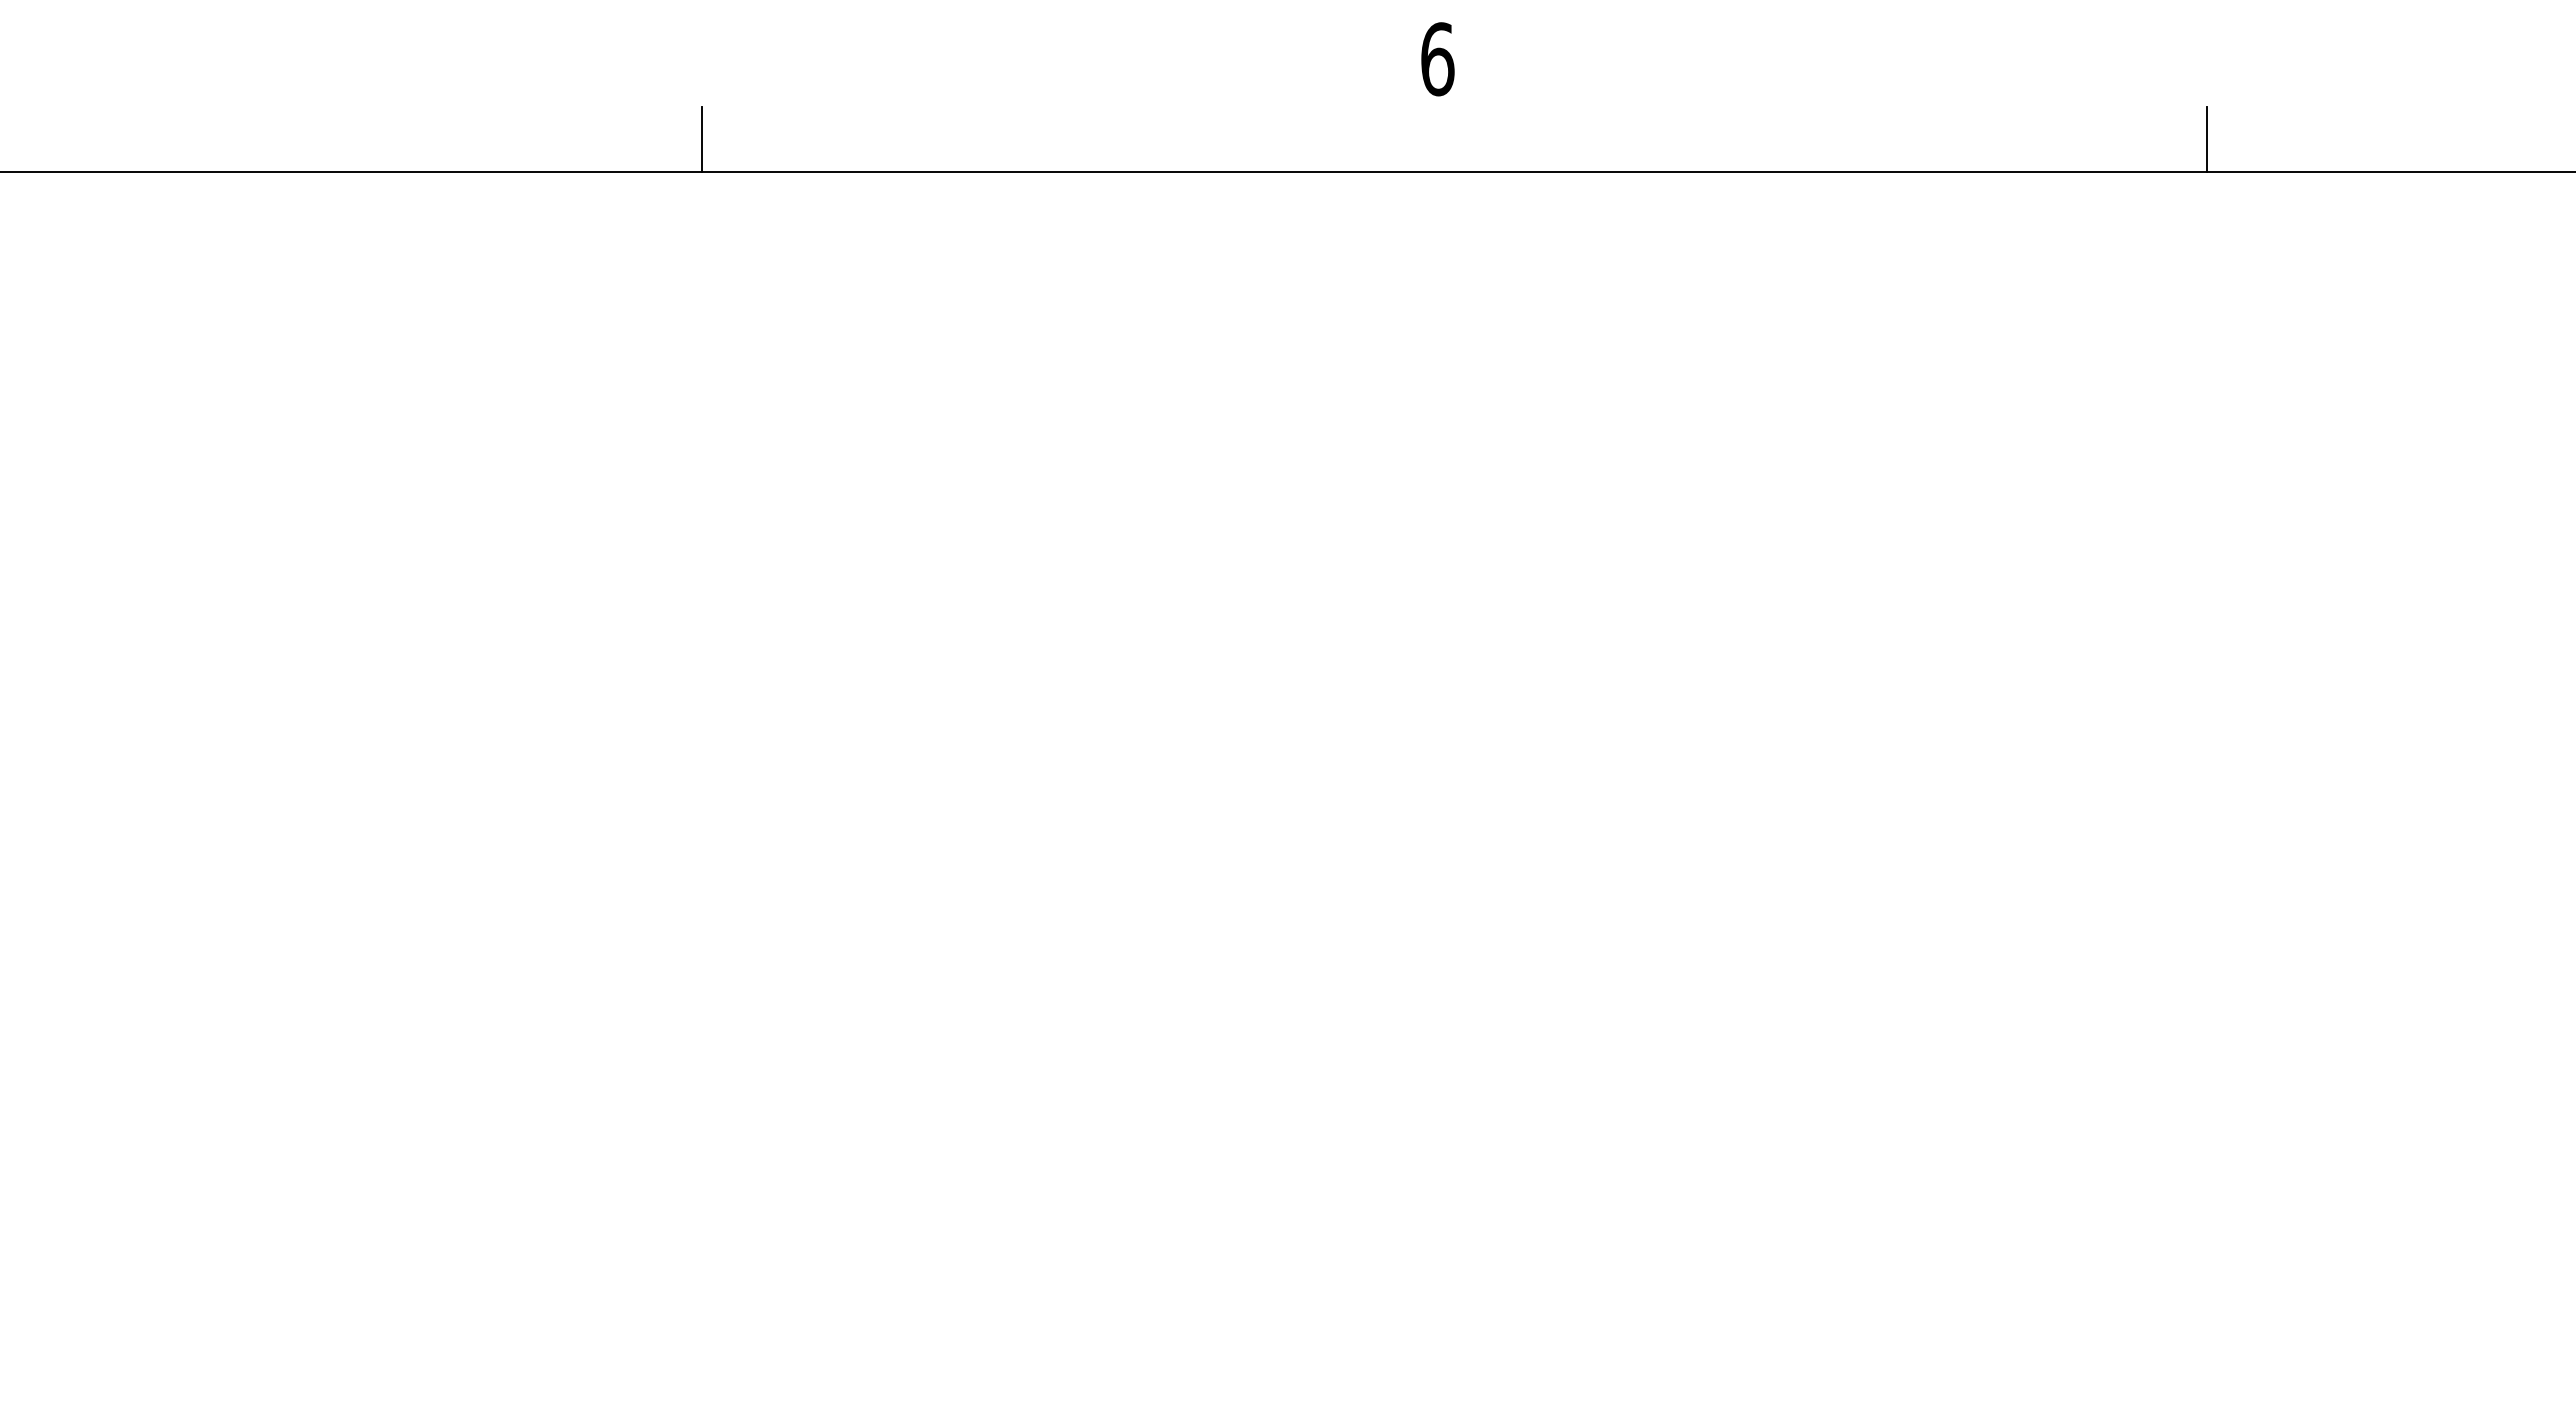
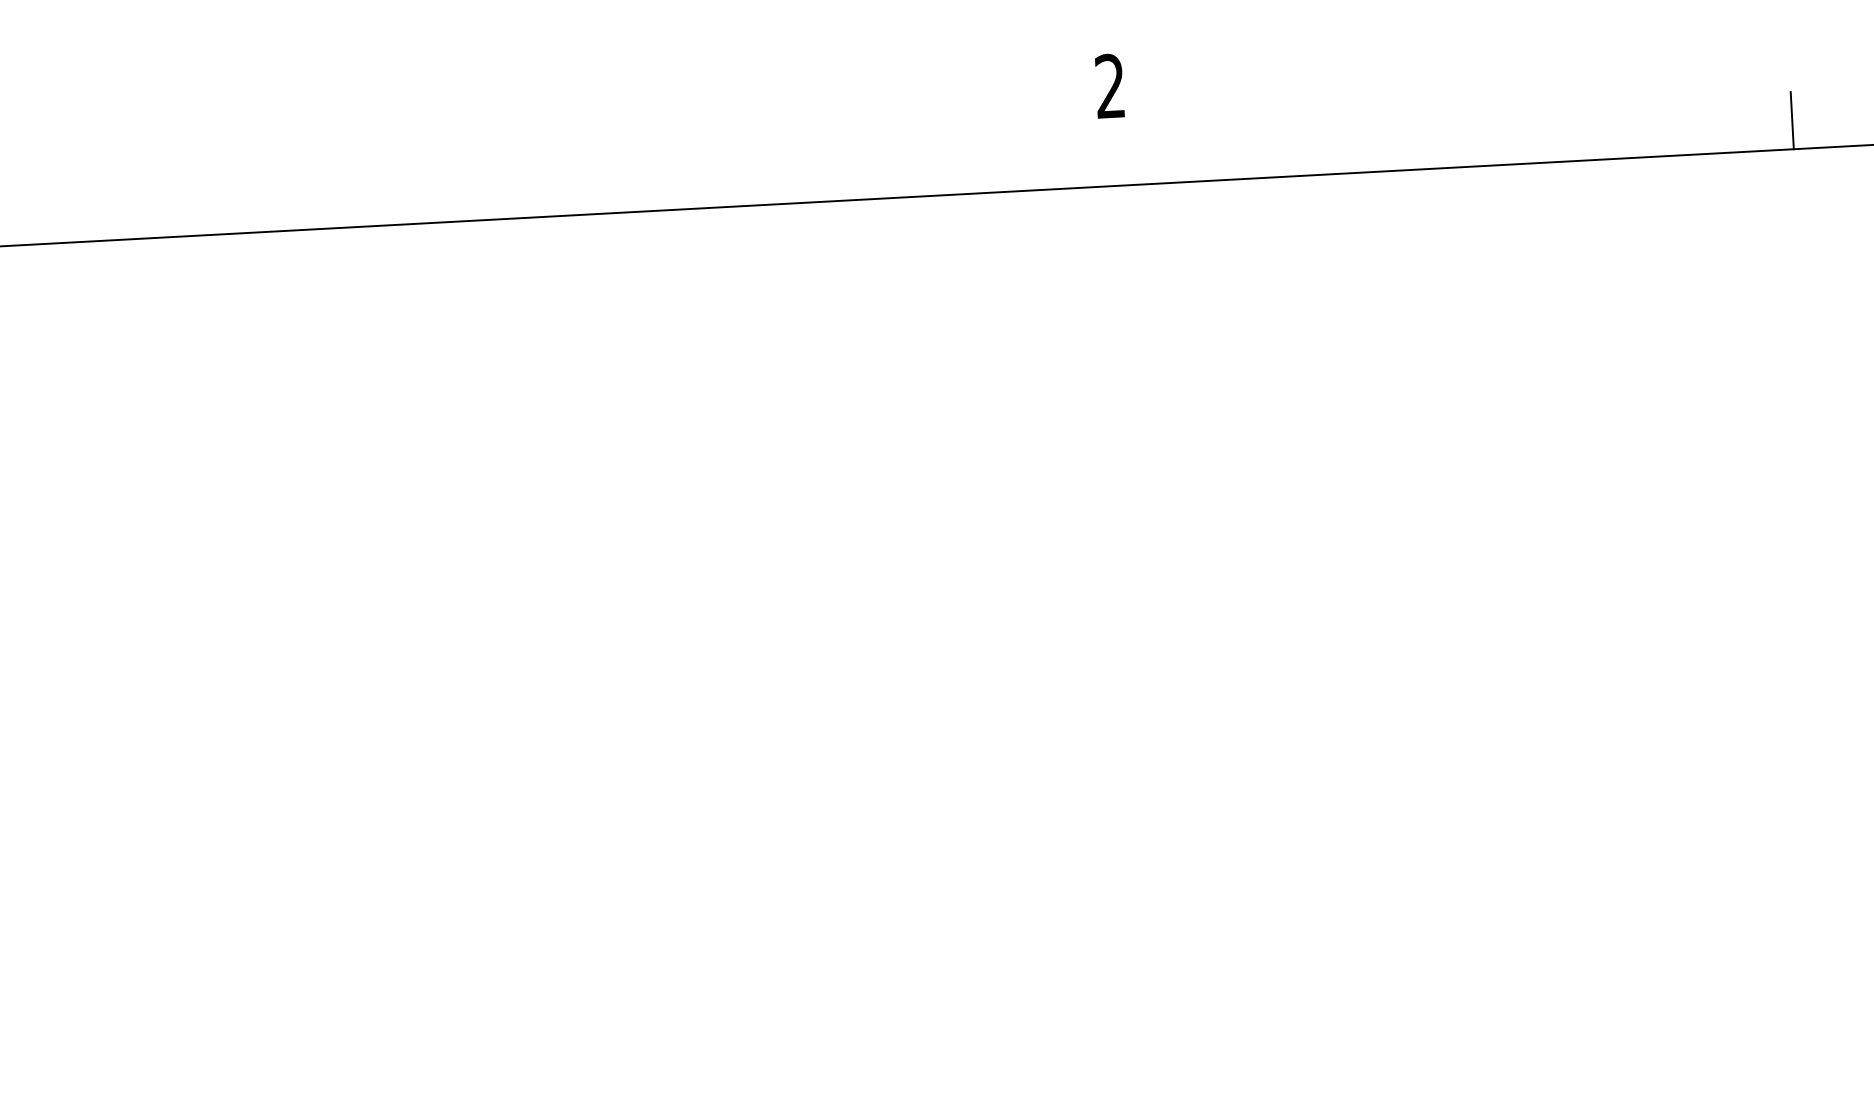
text: (1437, 59) -> (1110, 86), 6 -> 2
line: (702, 139) -> (465, 192), removed

